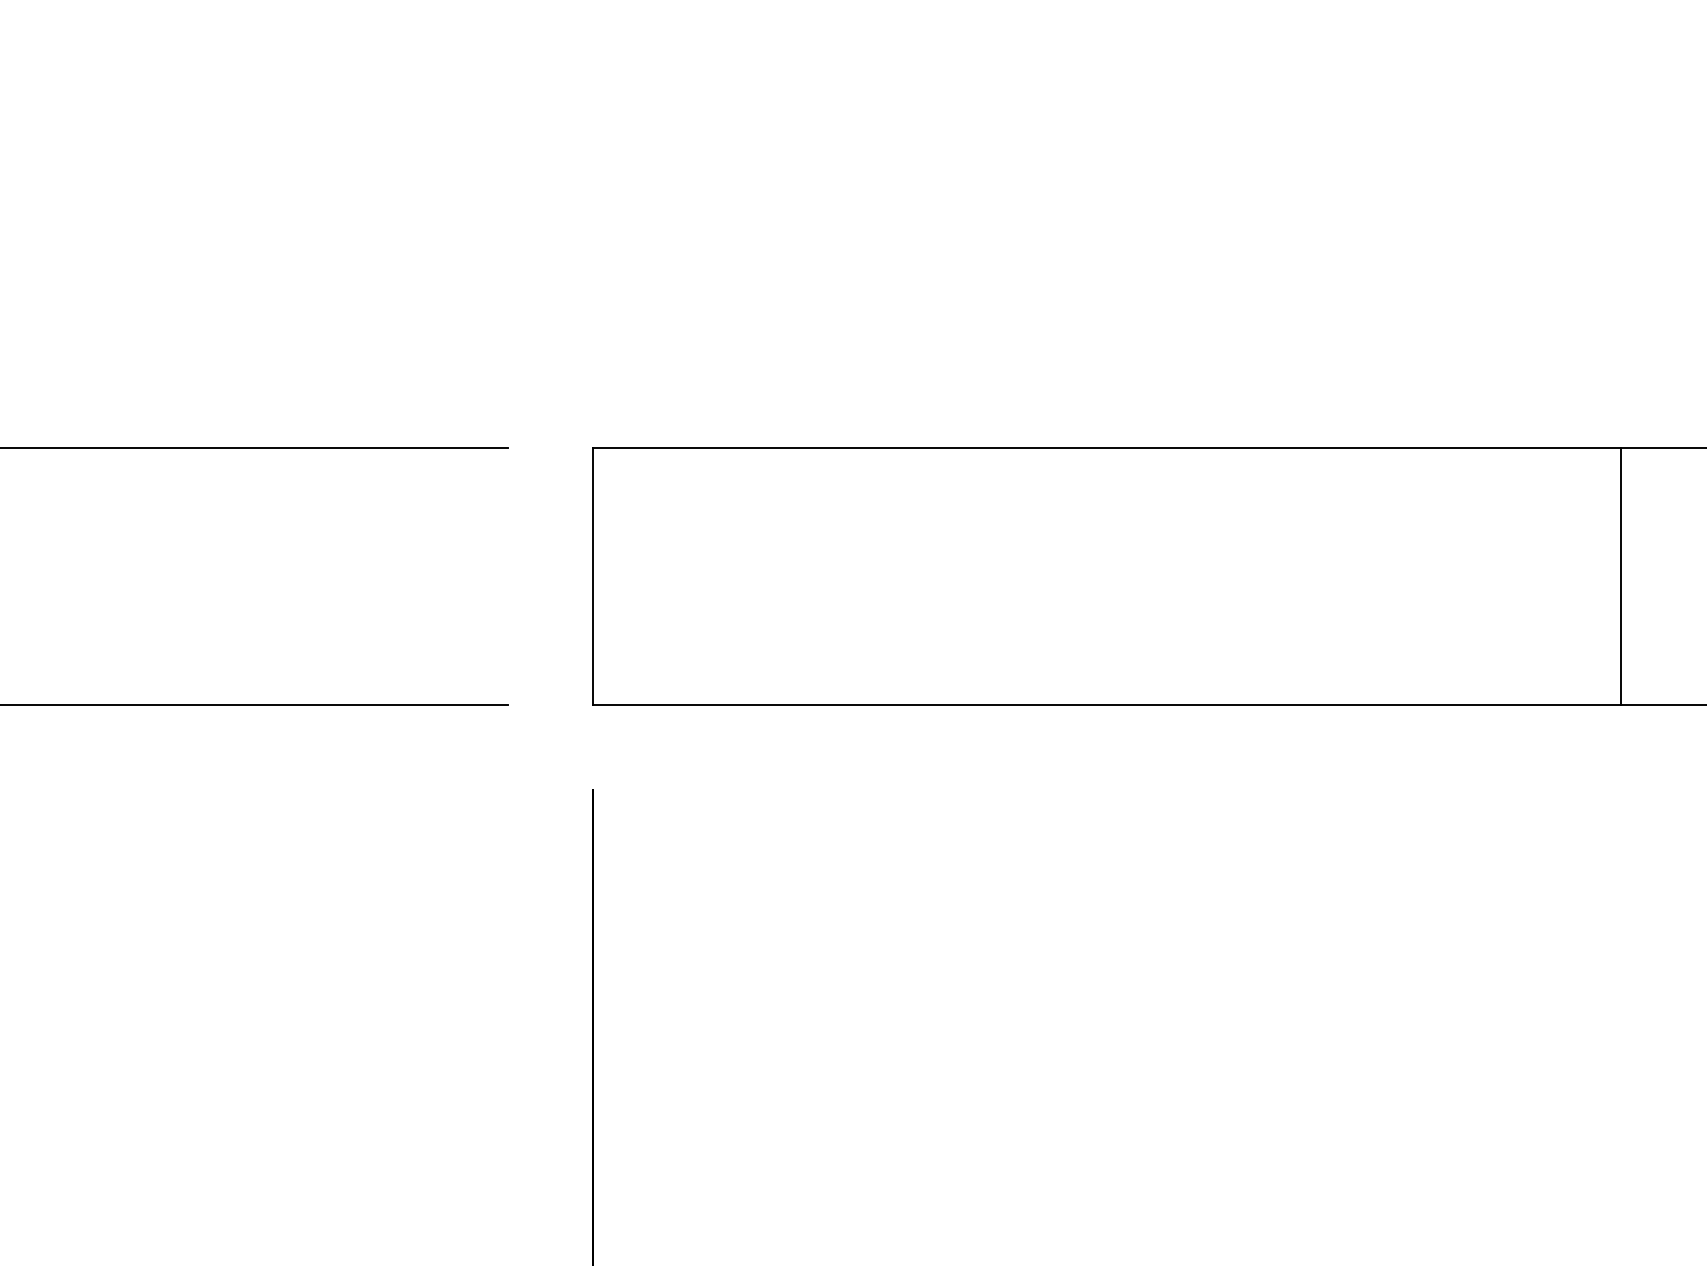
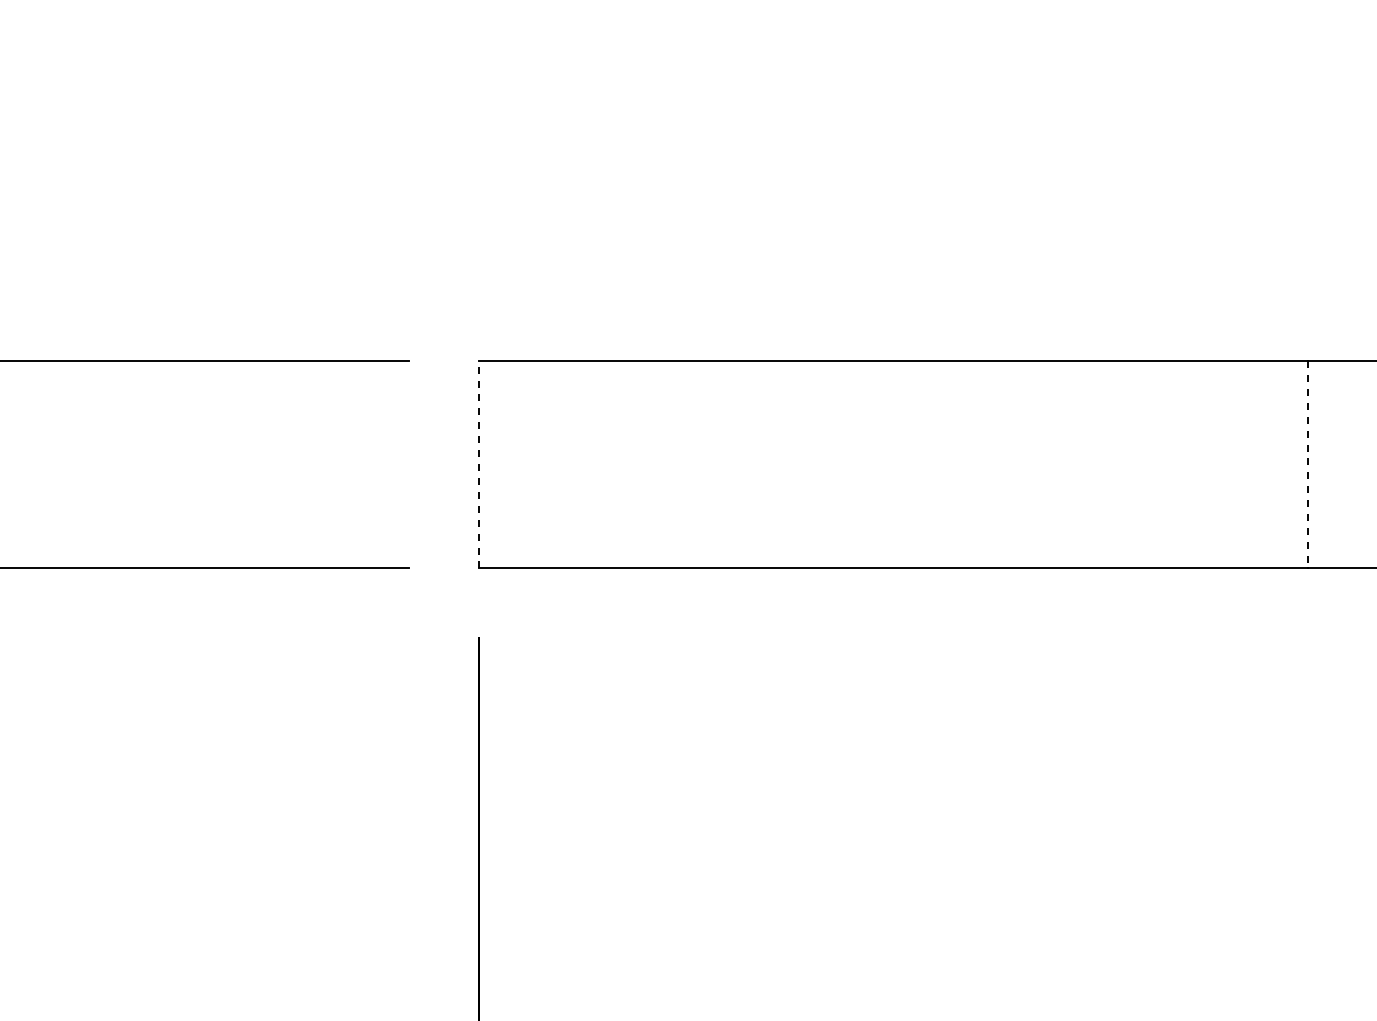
line: (593, 575) -> (478, 464), solid -> dashed
line: (1620, 575) -> (1307, 464), solid -> dashed

